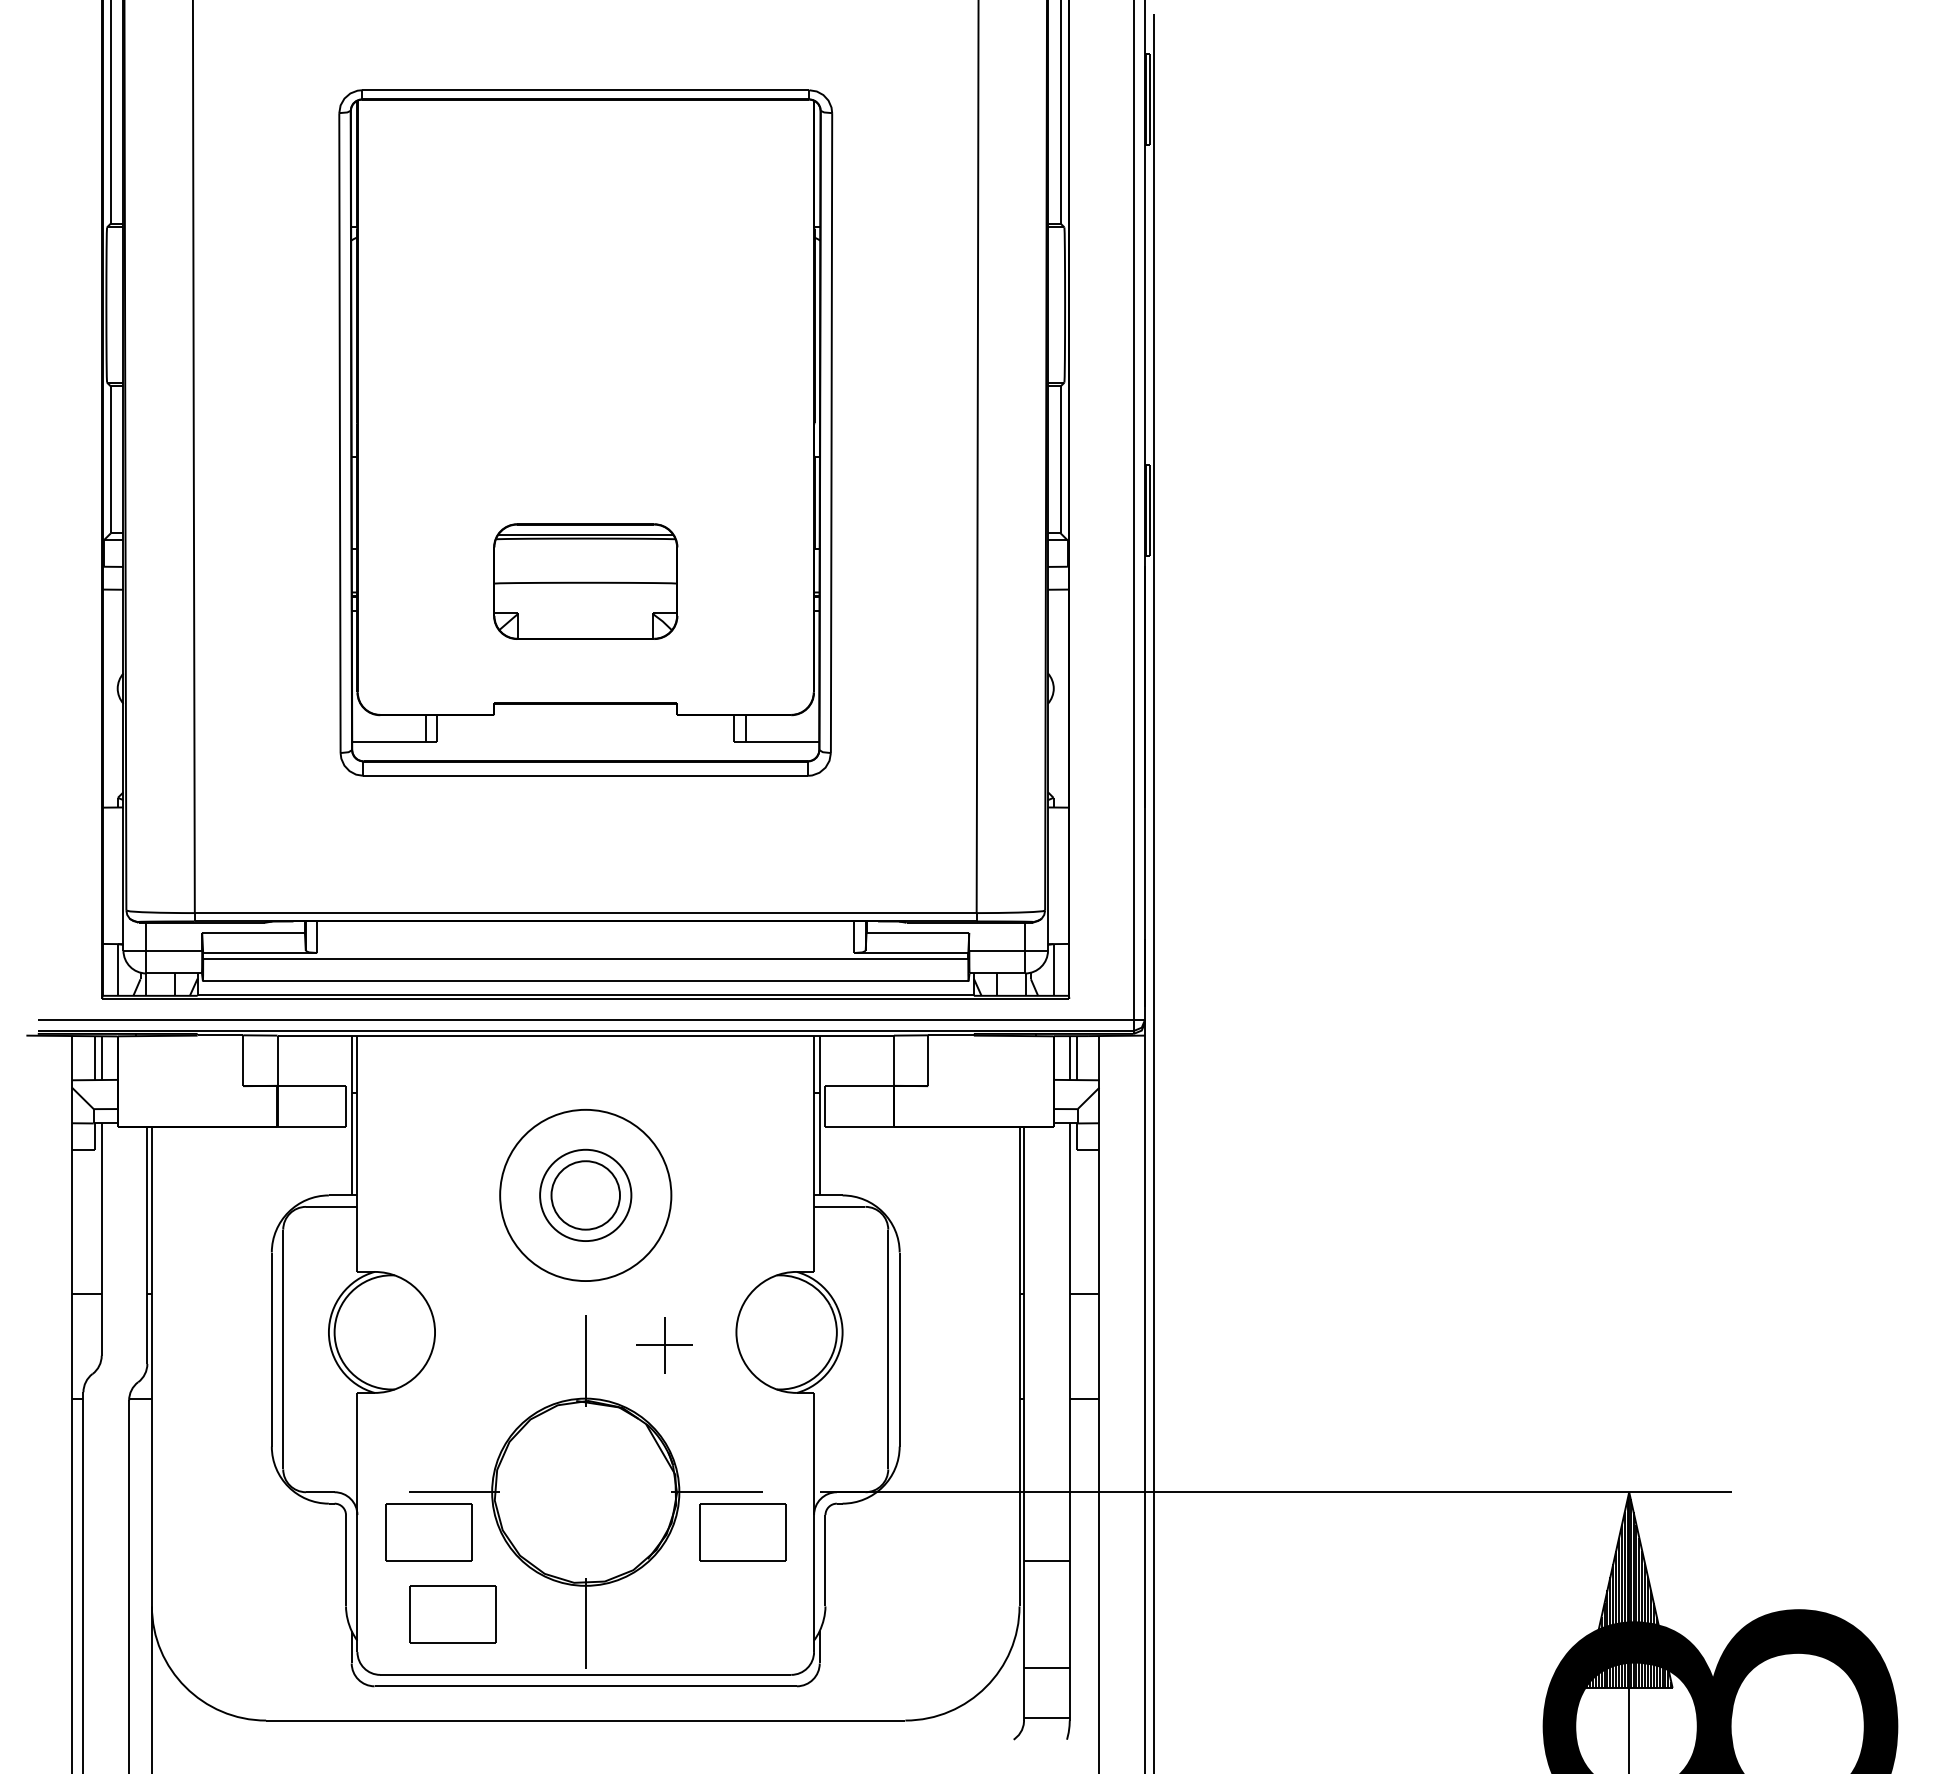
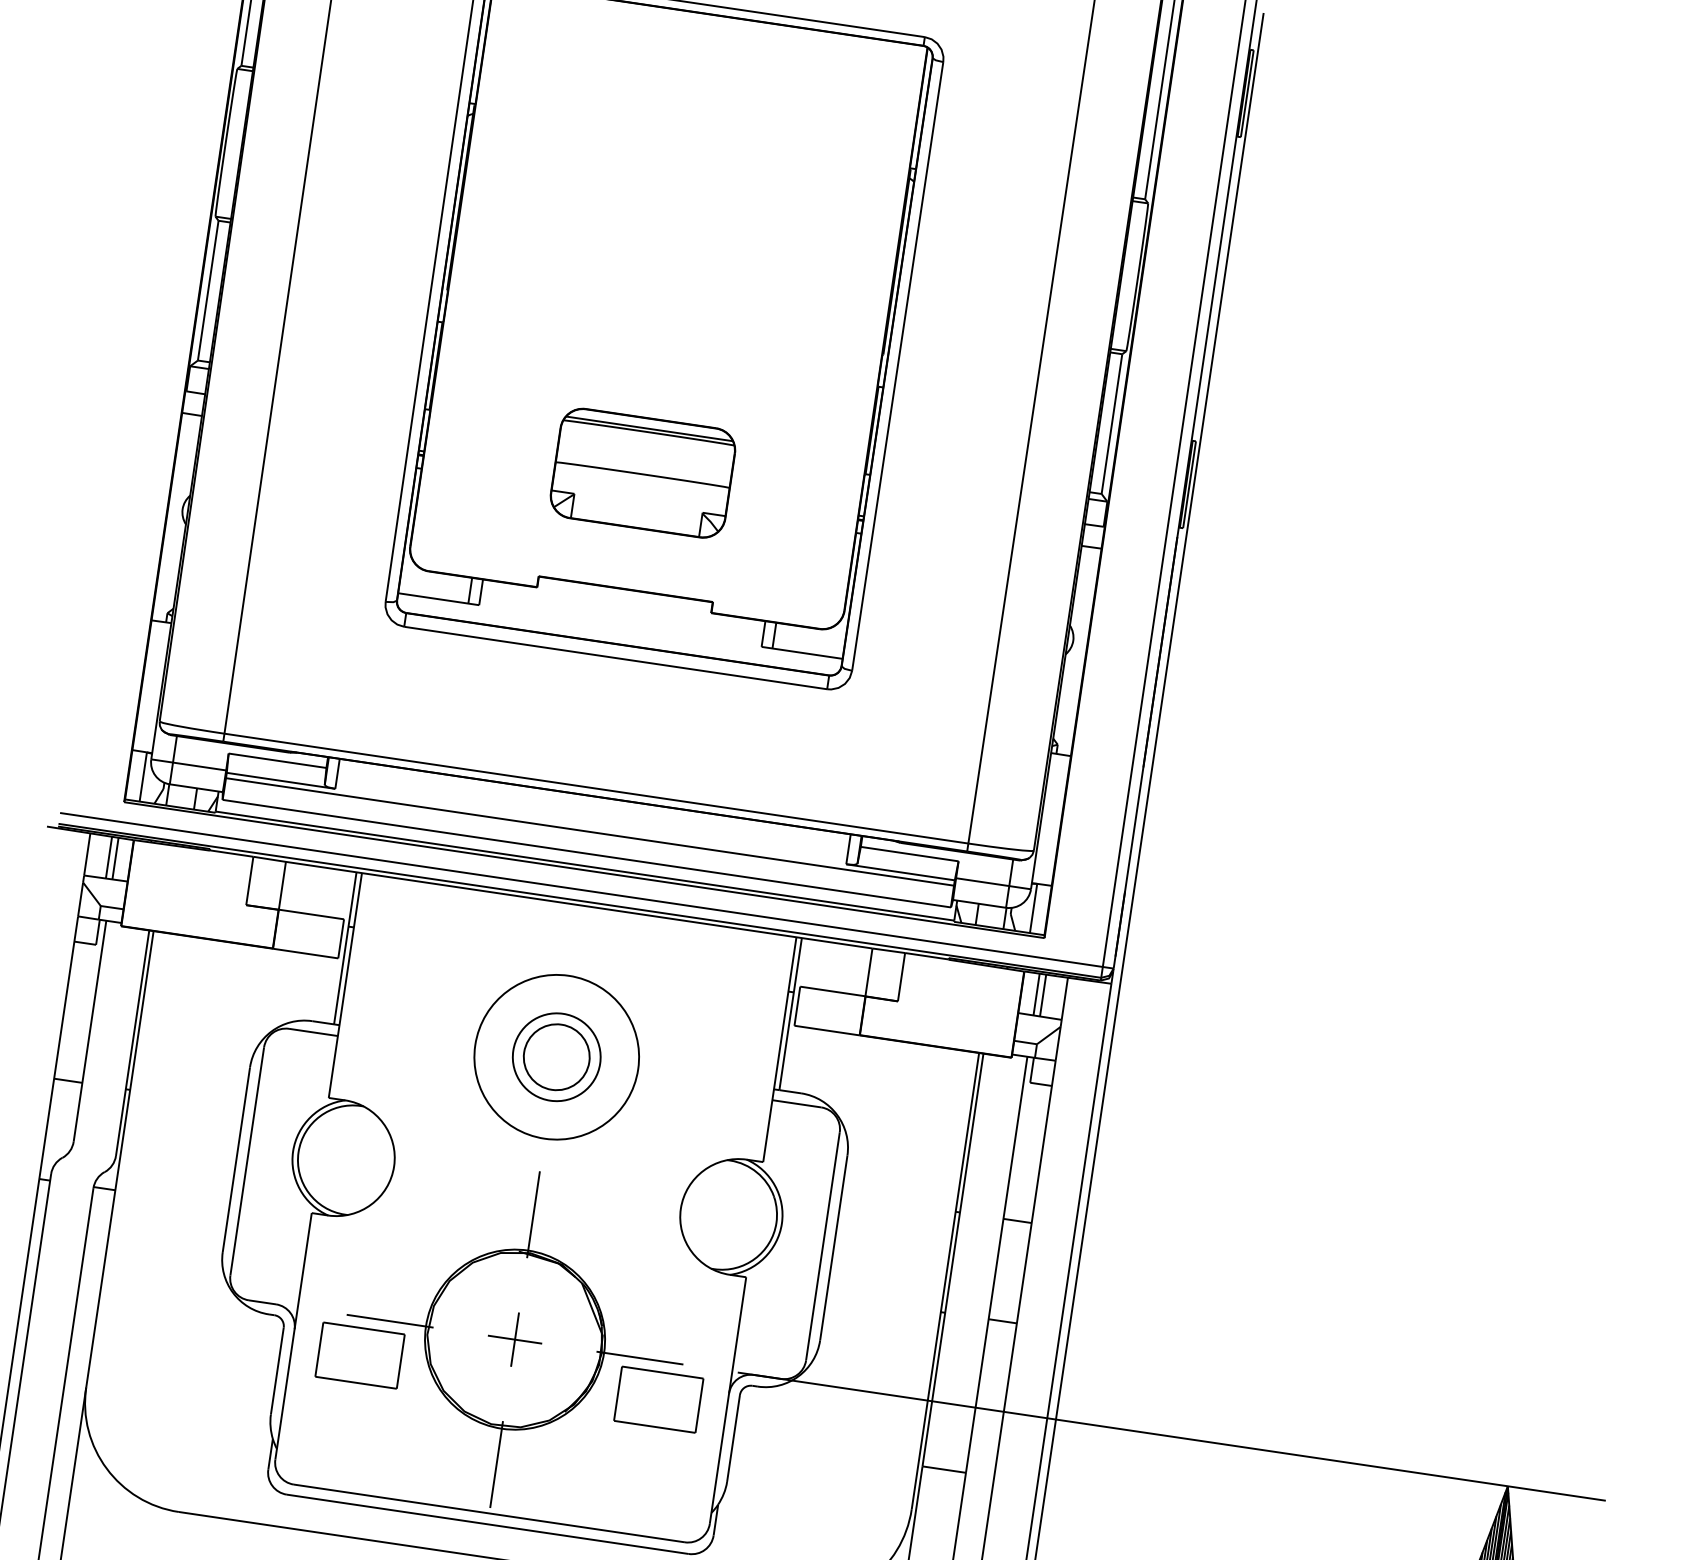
part: (664, 1345) -> (514, 1339), moved
part: (452, 1614) -> (371, 1437), removed

